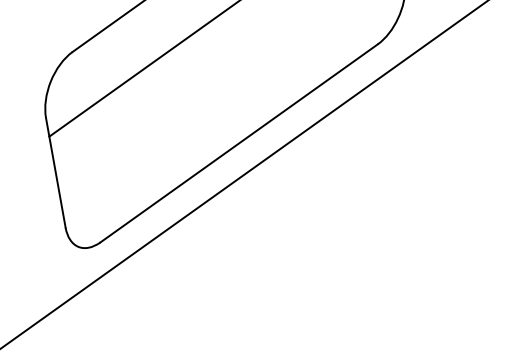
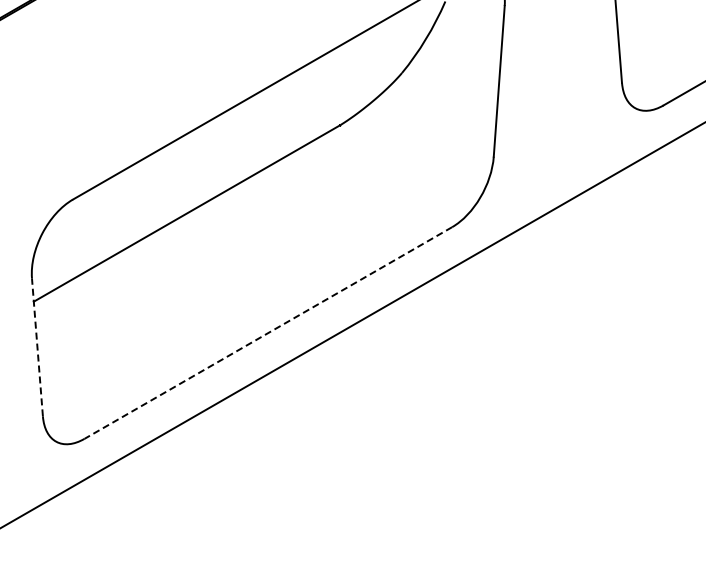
line: (238, 143) -> (267, 333), solid -> dashed
line: (55, 172) -> (37, 346), solid -> dashed

